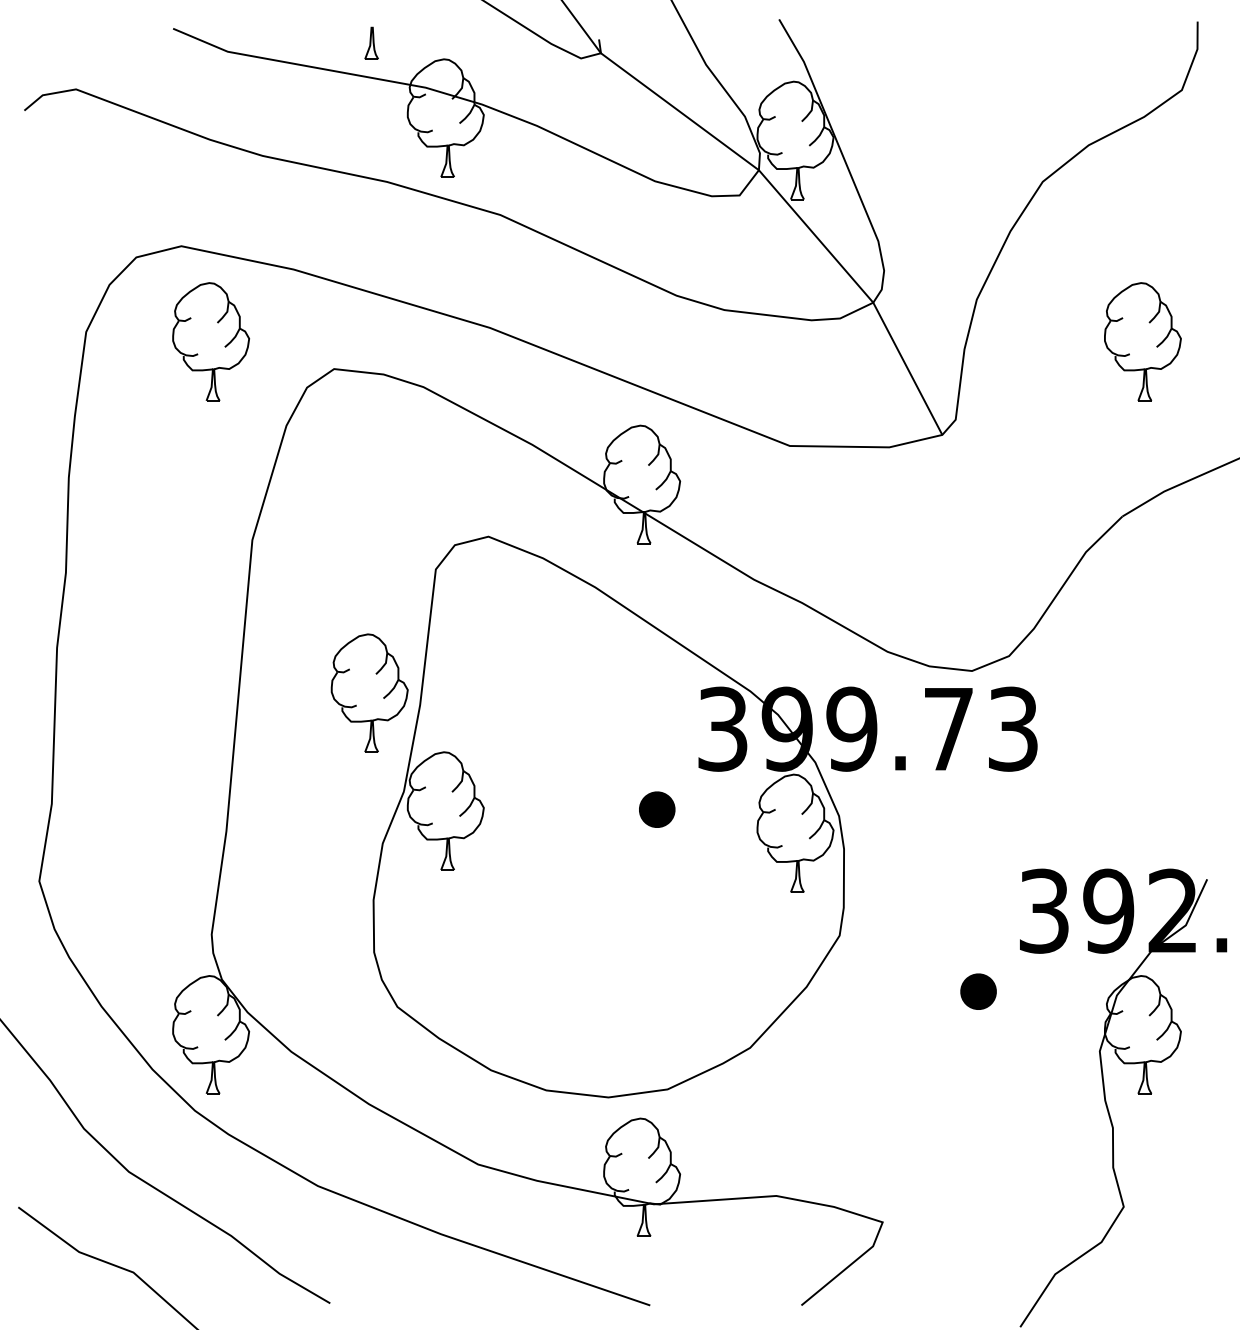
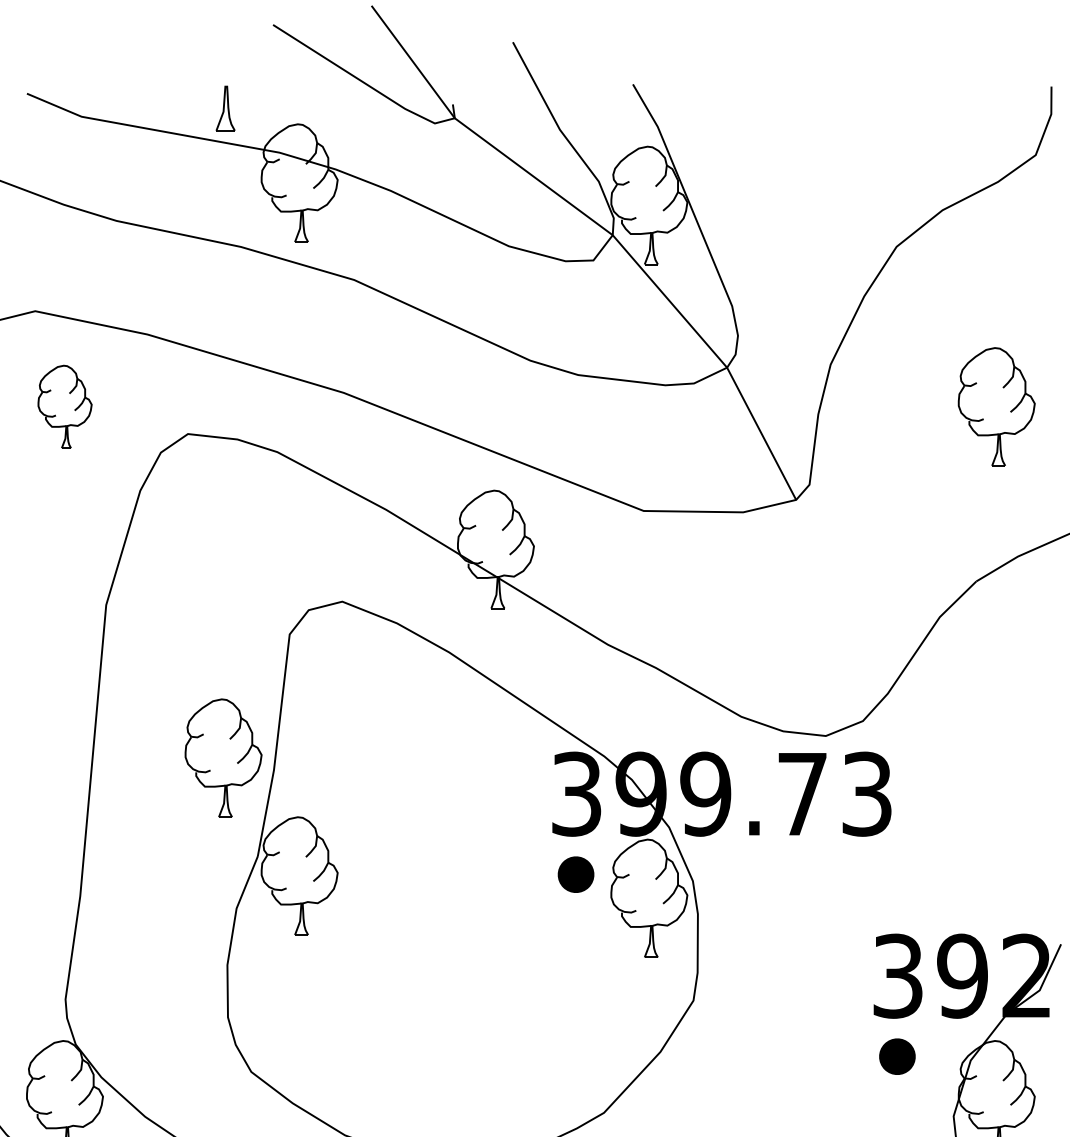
part: (371, 42) -> (225, 107), size x1.4
part: (211, 341) -> (65, 406), size x0.7
part: (657, 809) -> (576, 874), moved
part: (978, 991) -> (897, 1056), moved

